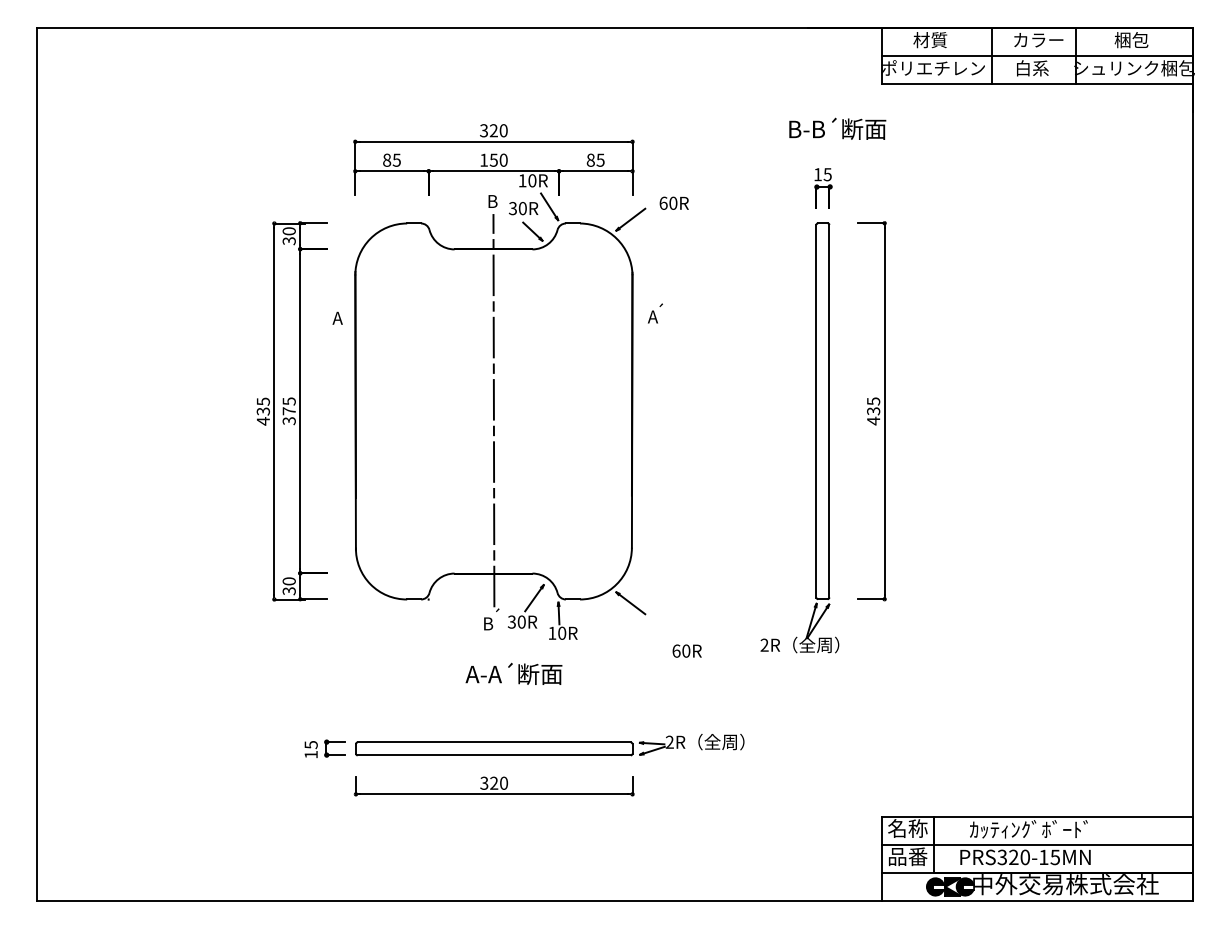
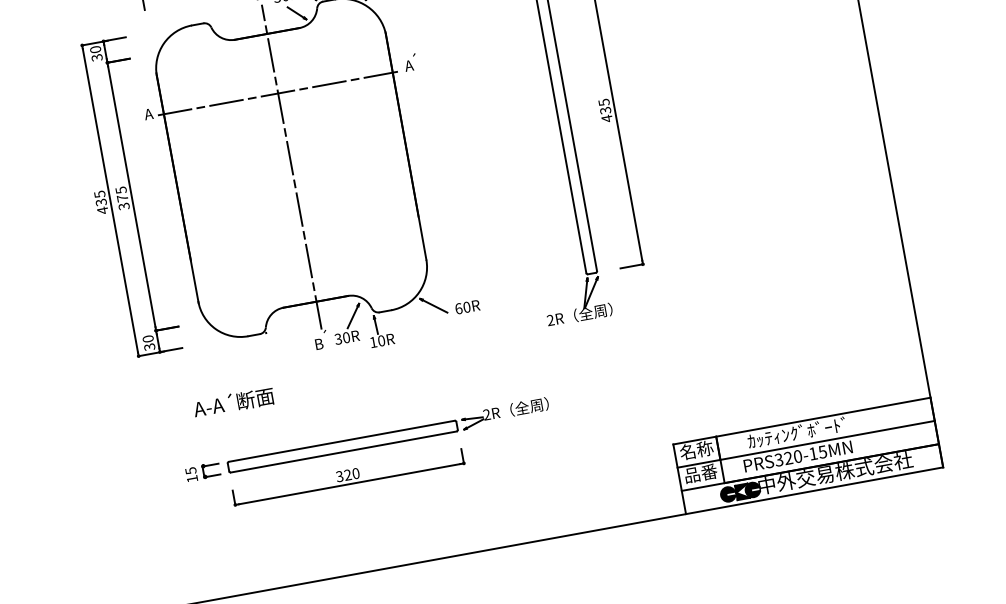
line: (494, 321) -> (278, 93), added
text: (686, 650) -> (467, 306), moved
text: (513, 673) -> (233, 402), moved

